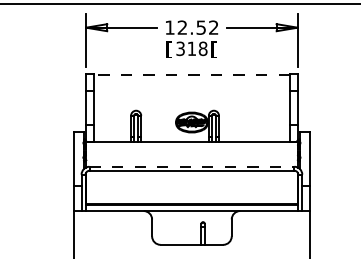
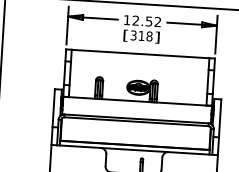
text: (214, 49) -> (157, 37), [ -> ]
line: (191, 74) -> (140, 54), dashed -> solid
line: (192, 166) -> (137, 118), dashed -> solid

